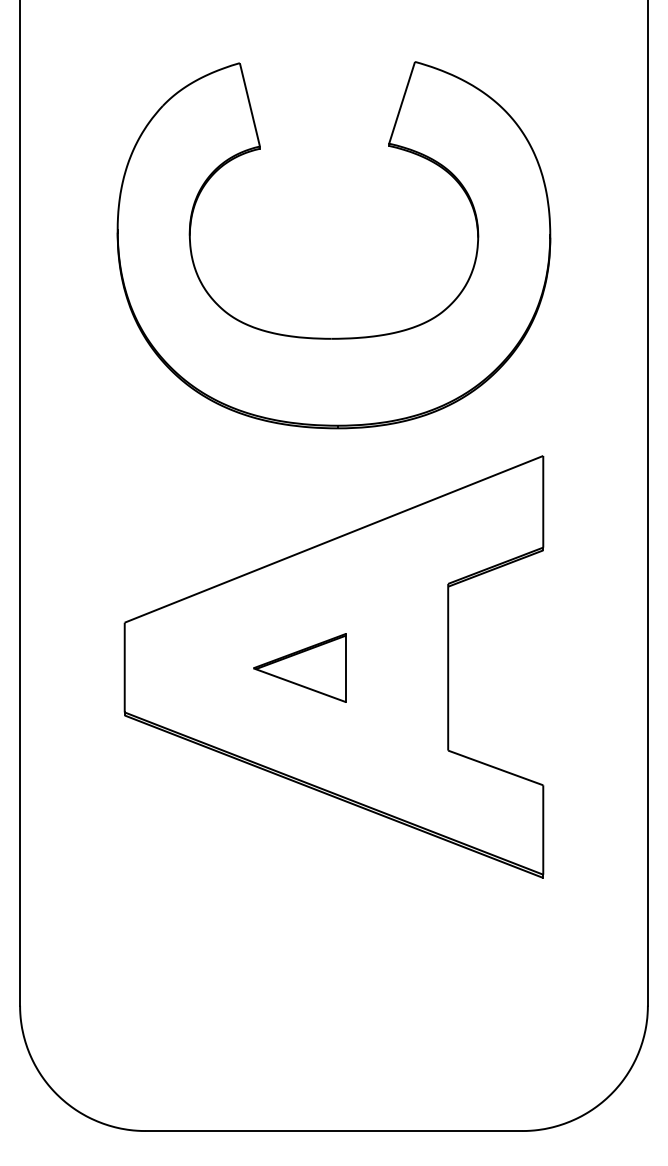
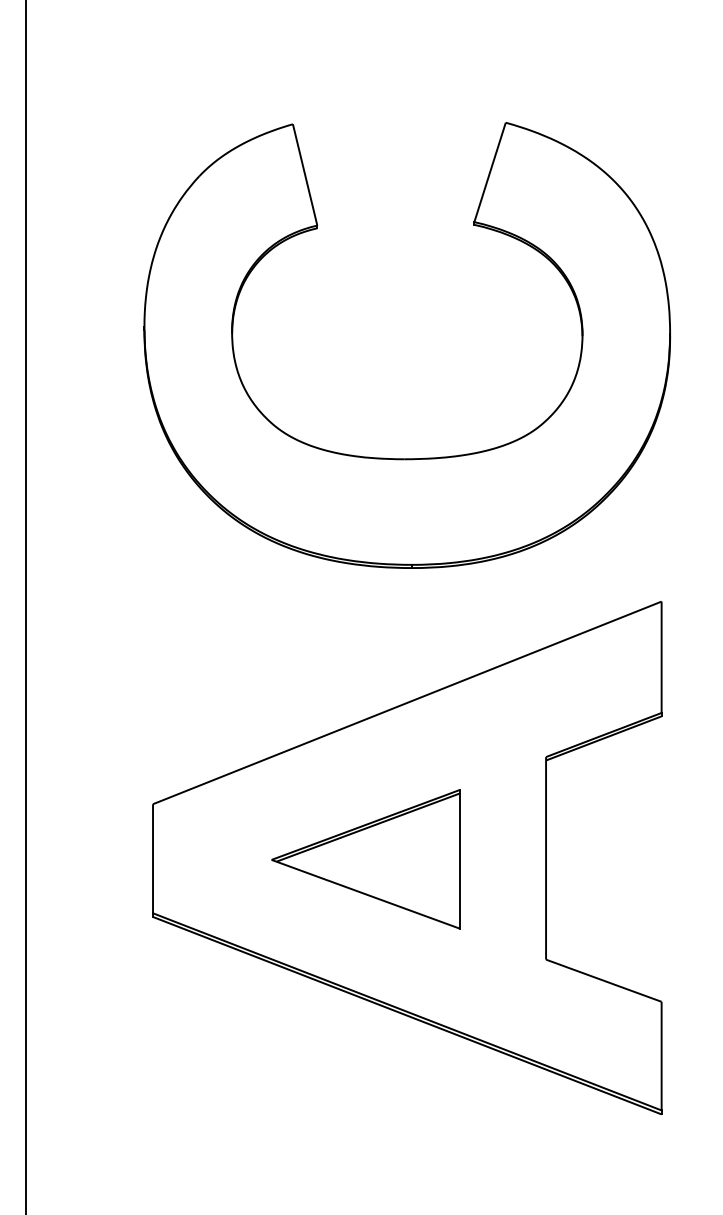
part: (299, 667) -> (365, 858), size x1.67

